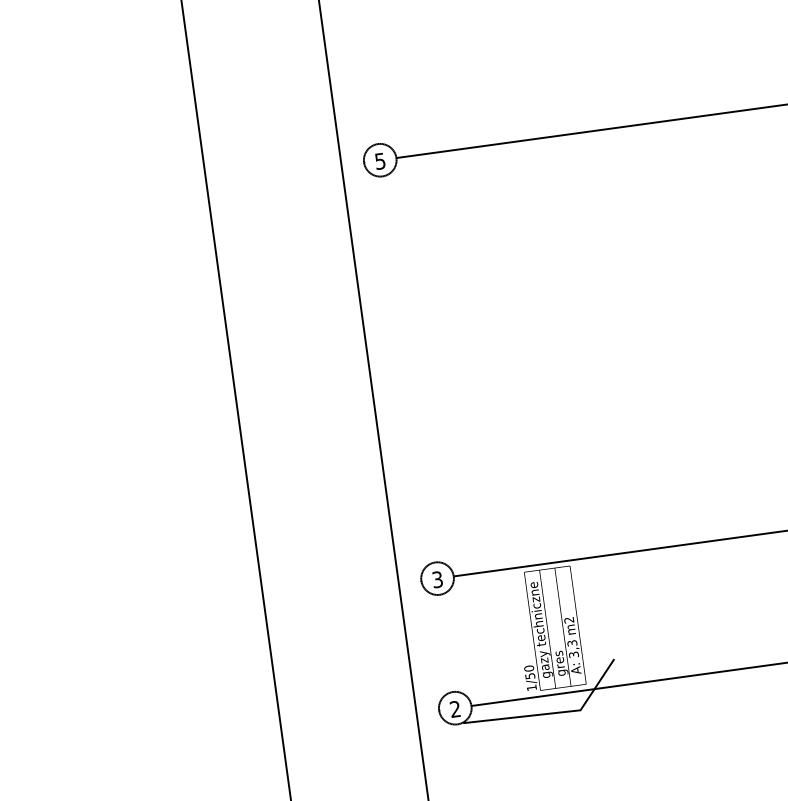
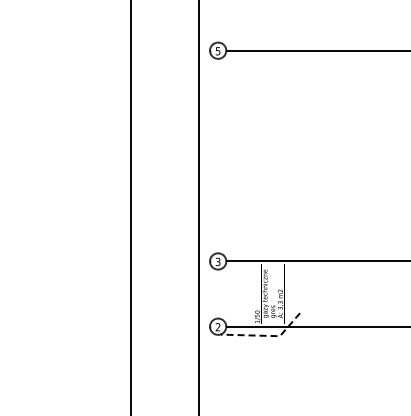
line: (551, 712) -> (265, 335), solid -> dashed

